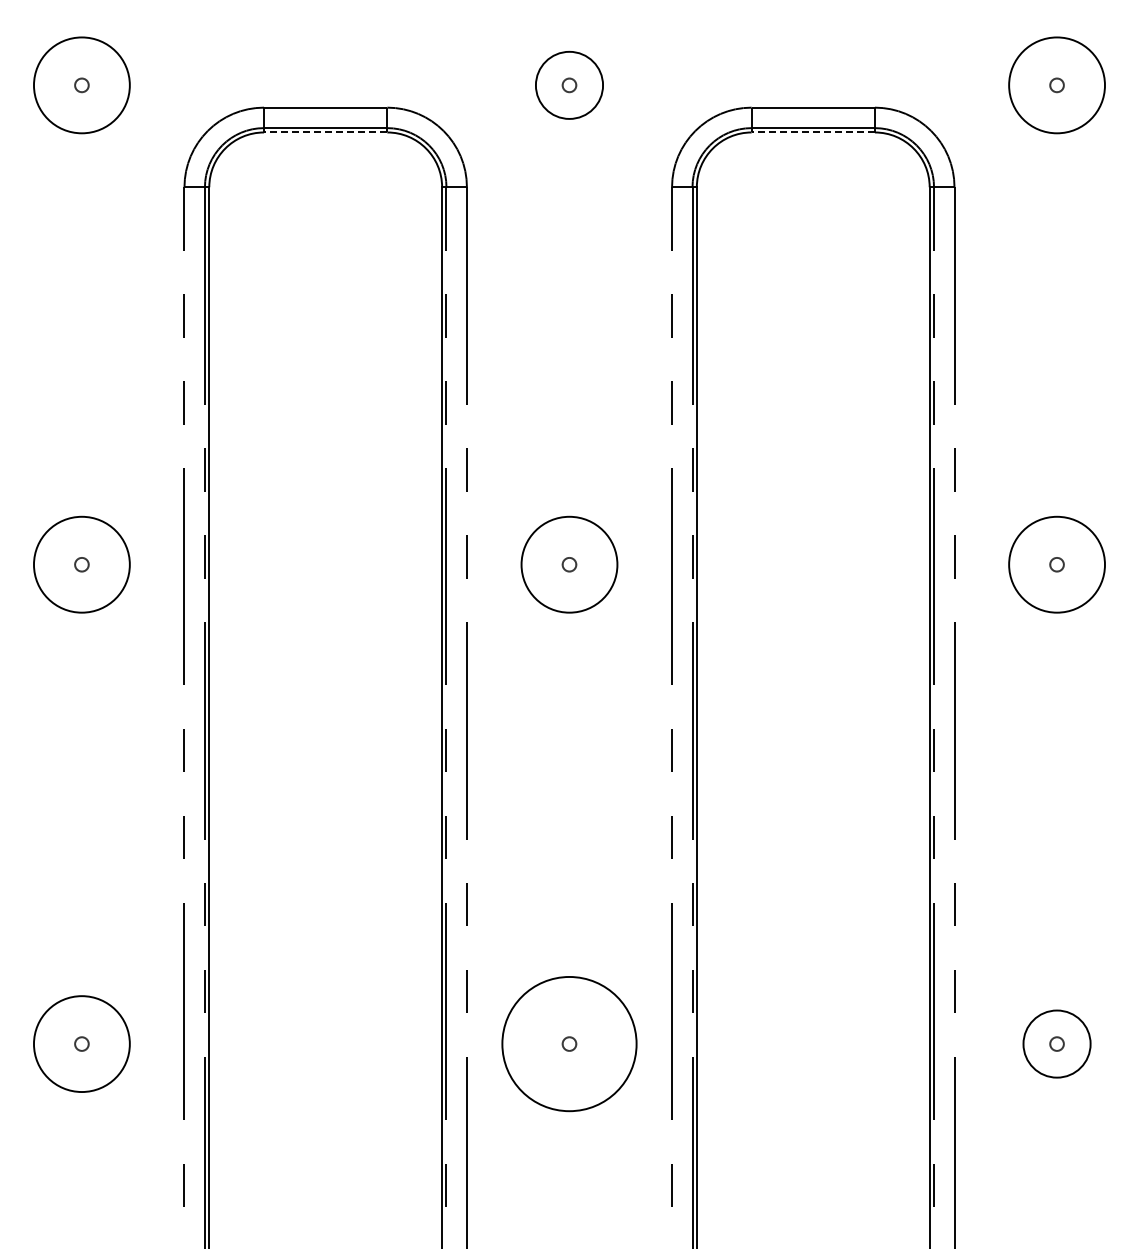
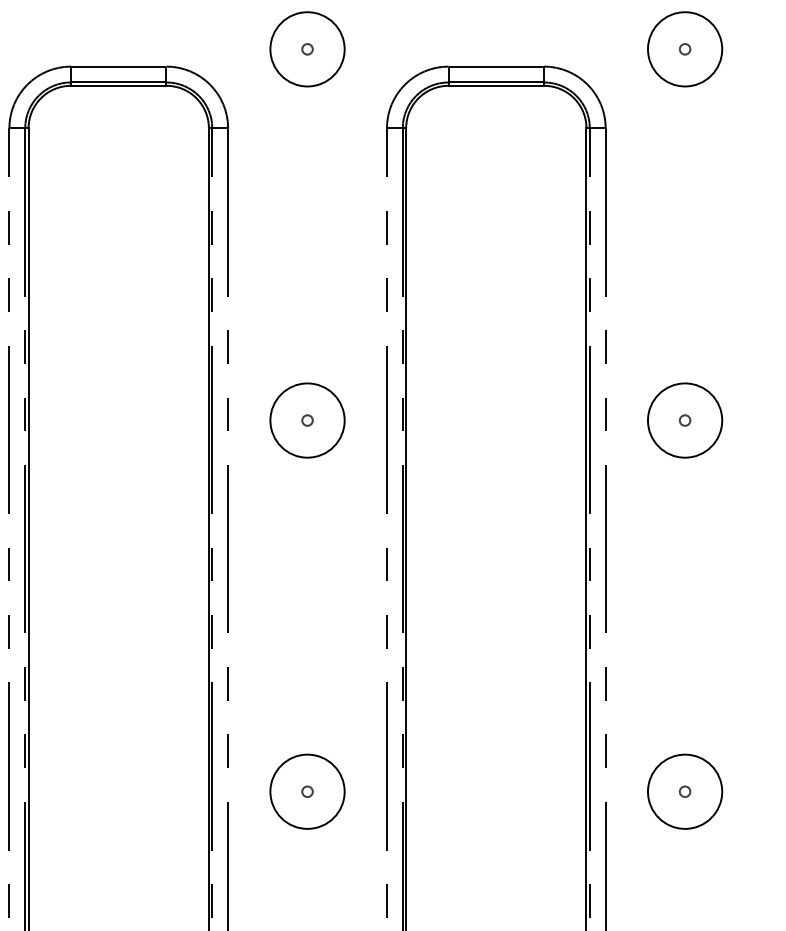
circle: (569, 85) -> (307, 49), size x1.43
line: (325, 132) -> (118, 85), dashed -> solid
line: (813, 132) -> (496, 85), dashed -> solid
circle: (569, 1044) -> (307, 792), size x0.71
circle: (1056, 1044) -> (684, 792), size x1.43

